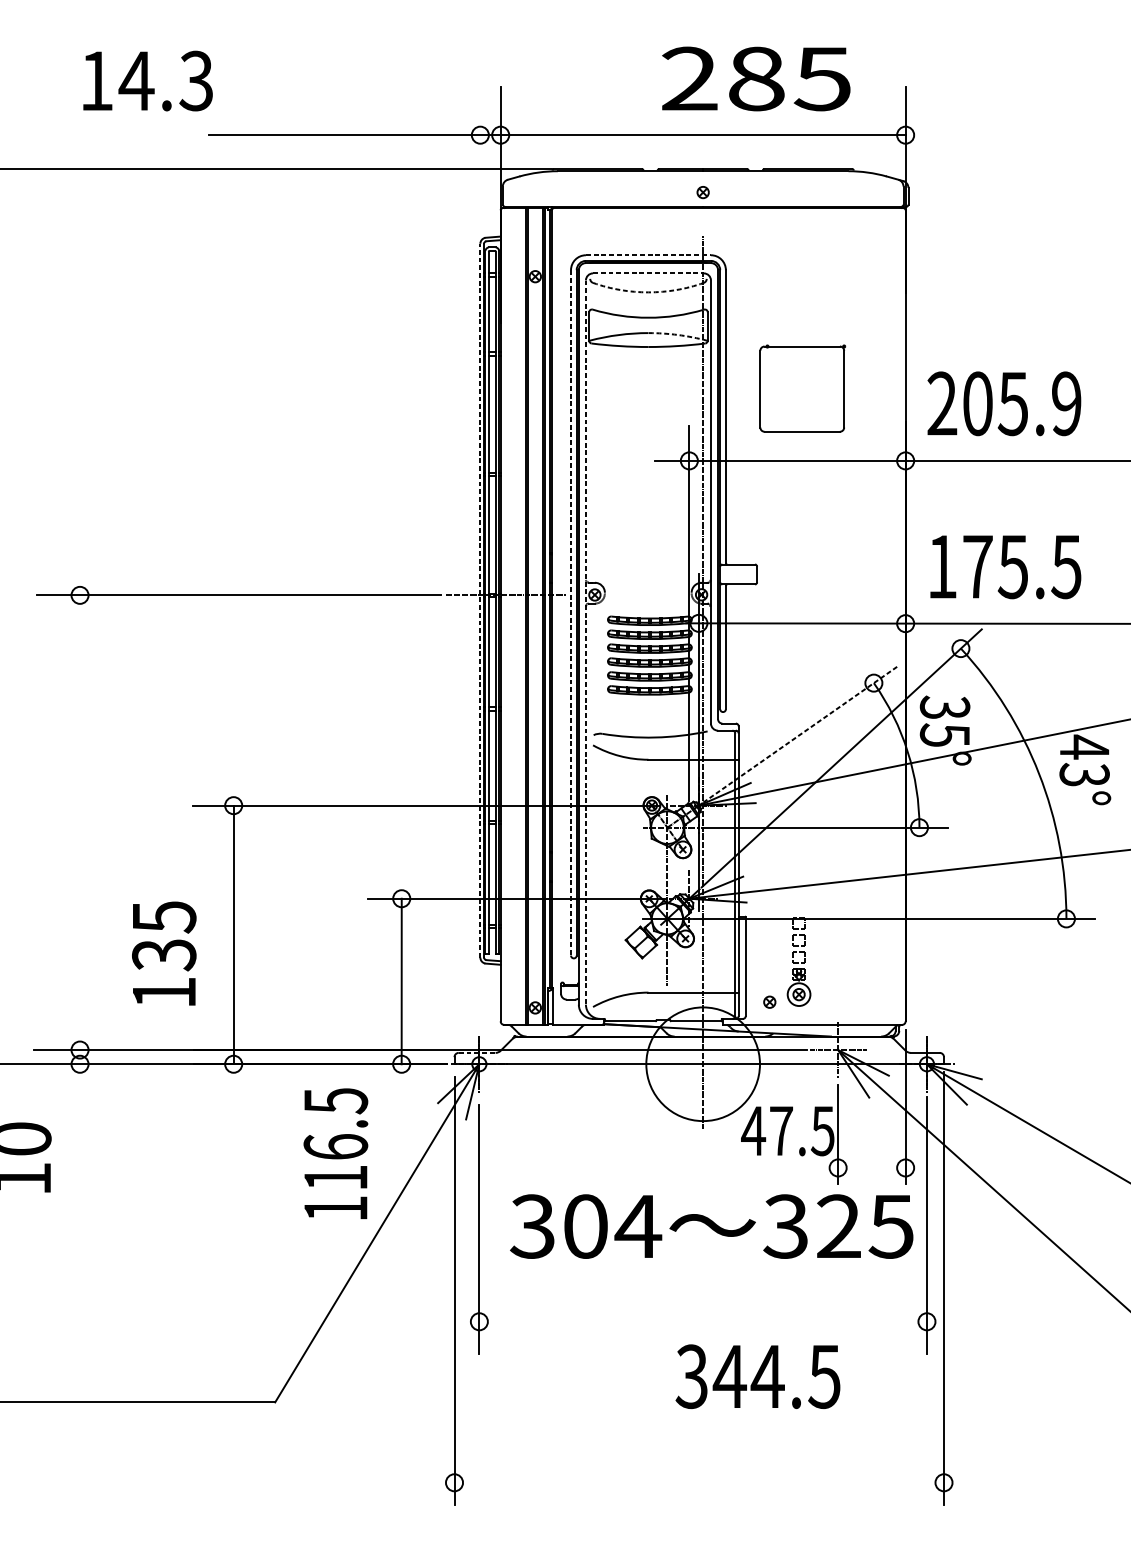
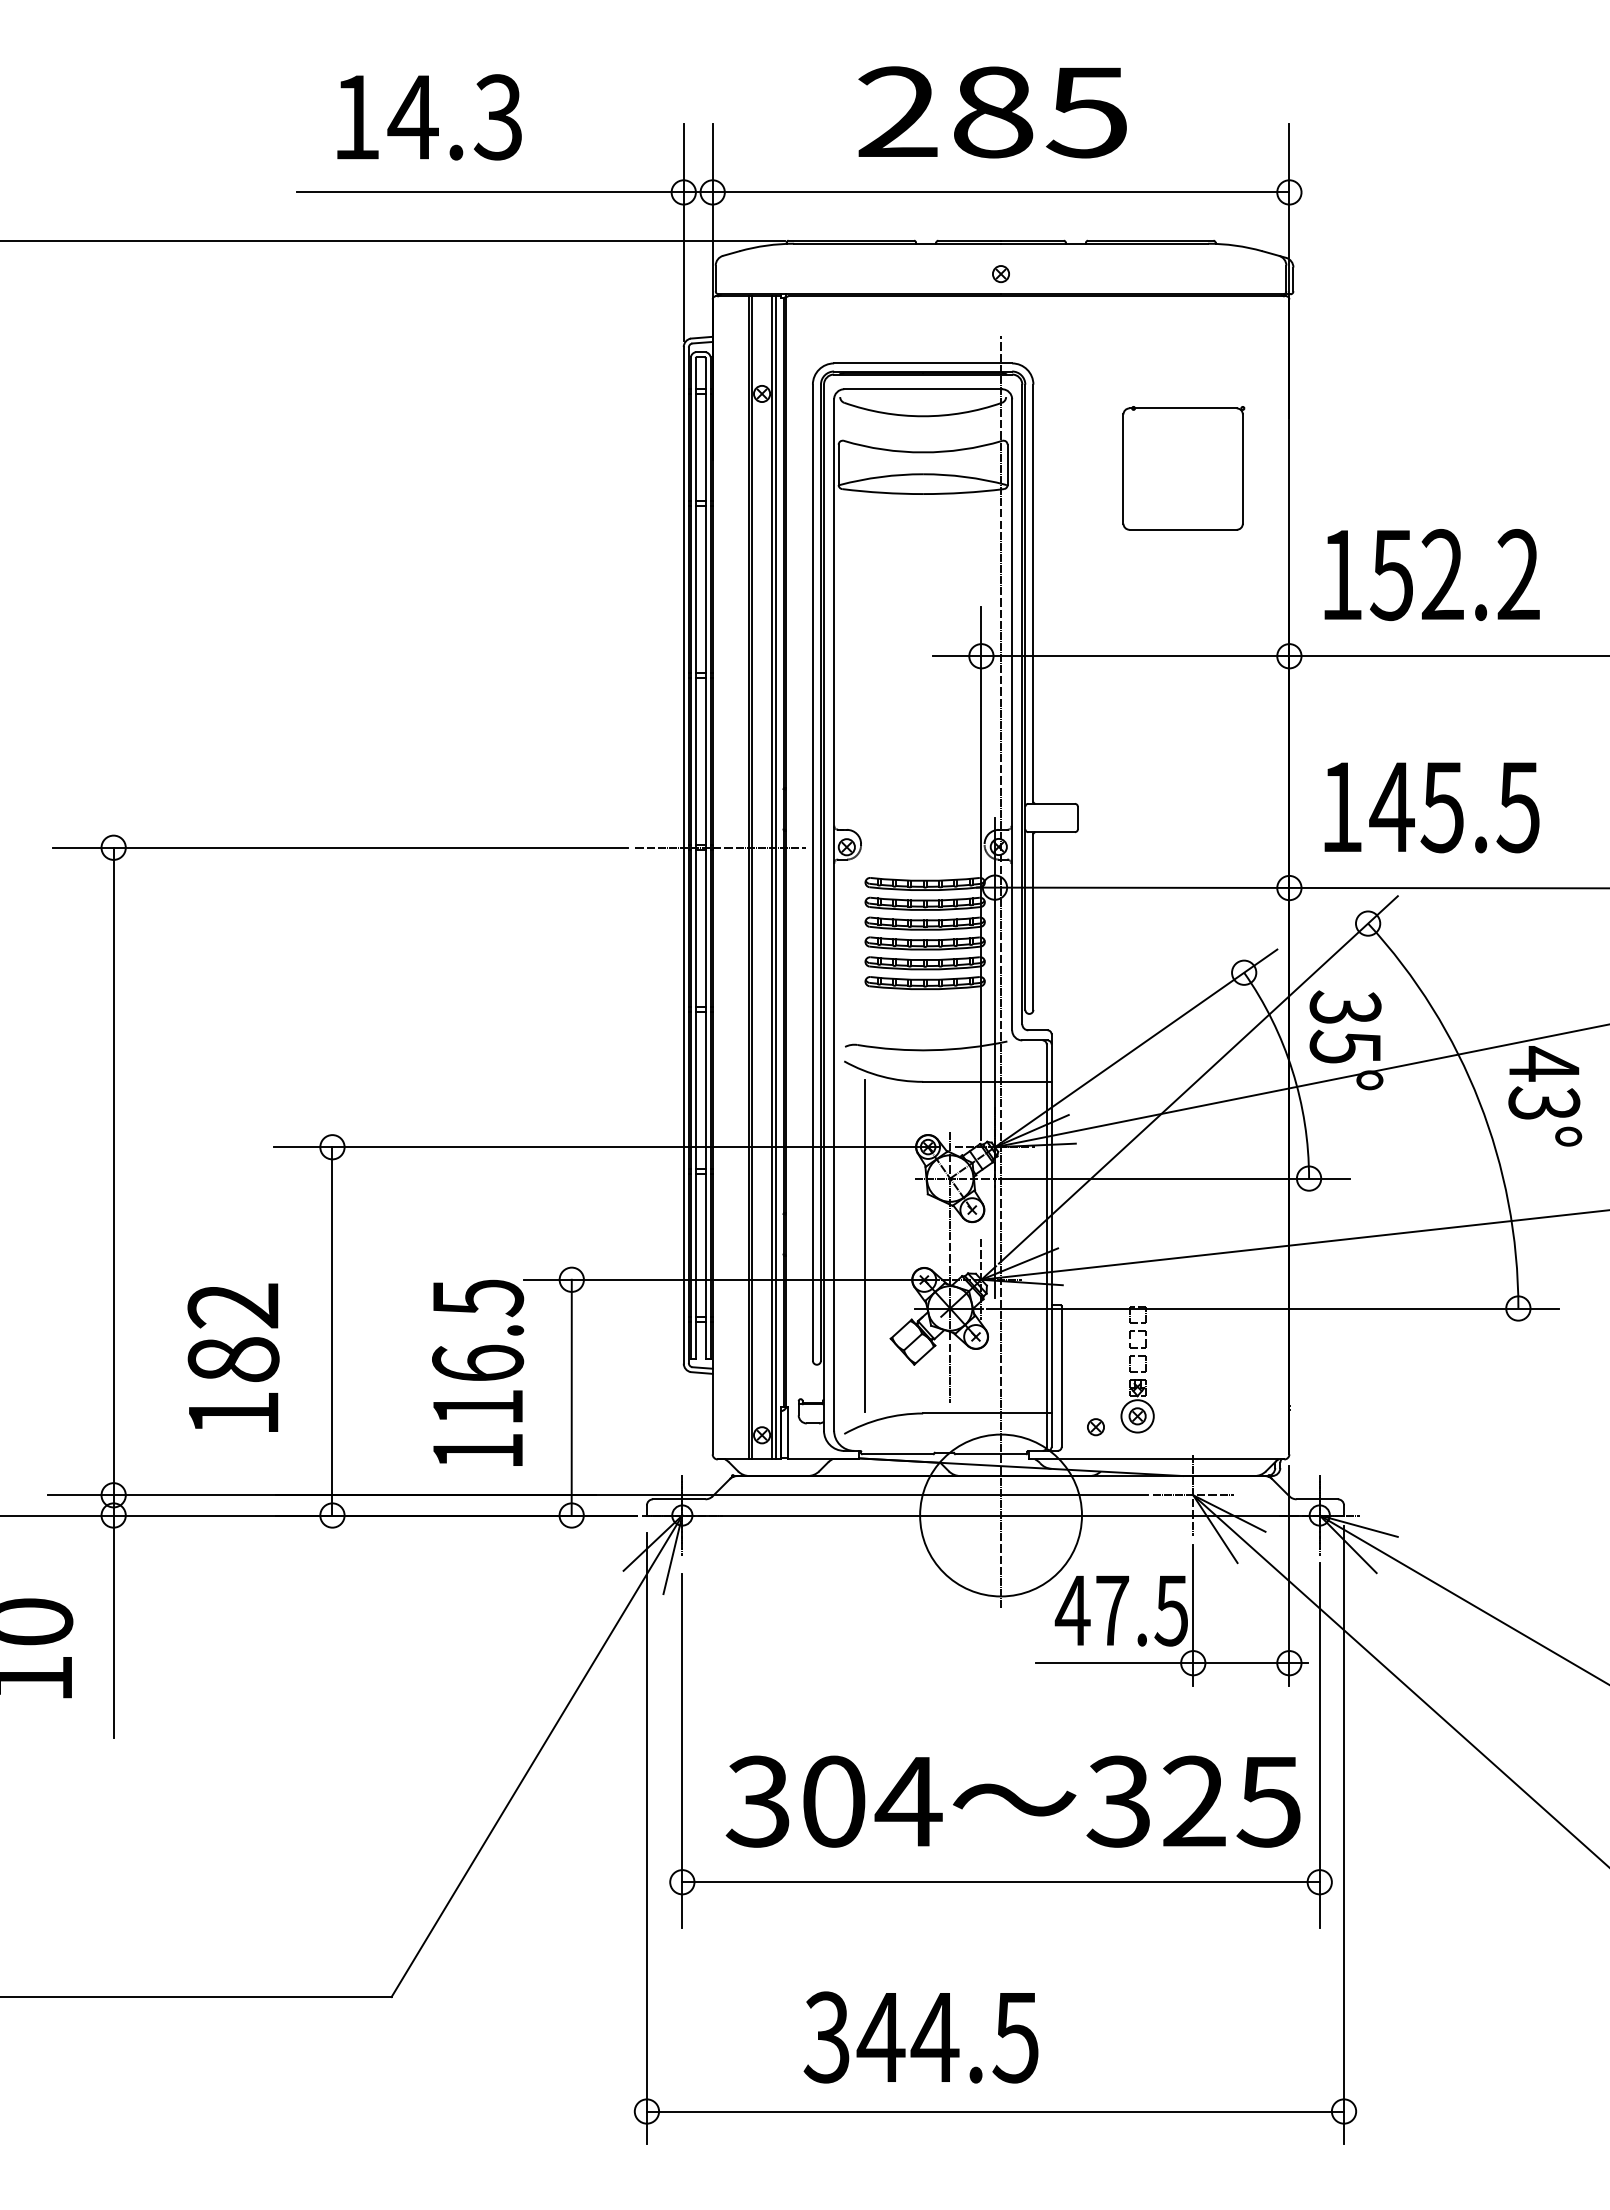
text: (756, 79) -> (992, 112), moved
text: (148, 81) -> (429, 117), moved
line: (480, 163) -> (683, 232), added
line: (648, 255) -> (923, 363), dashed -> solid
line: (648, 273) -> (923, 389), dashed -> solid
arc: (648, 292) -> (923, 416), dashed -> solid
arc: (678, 334) -> (965, 476), dashed -> solid
part: (802, 388) -> (1183, 468), moved
text: (1004, 404) -> (1429, 575), 205.9 -> 152.2
text: (977, 566) -> (1391, 806), 175.5 -> 145.5
line: (480, 600) -> (683, 854), dashed -> solid
line: (570, 613) -> (812, 873), dashed -> solid
line: (586, 642) -> (834, 915), dashed -> solid
line: (800, 734) -> (1139, 1046), dashed -> solid
line: (607, 874) -> (865, 1245), added
line: (79, 907) -> (113, 1292), added
text: (164, 936) -> (233, 1333), 135 -> 182
line: (477, 1053) -> (679, 1499), dashed -> solid
text: (336, 1153) -> (478, 1372), moved
line: (822, 1168) -> (1171, 1663), added
text: (711, 1226) -> (1012, 1801), moved
line: (702, 1321) -> (1000, 1882), added
text: (757, 1376) -> (920, 2037), moved
line: (699, 1482) -> (995, 2111), added

